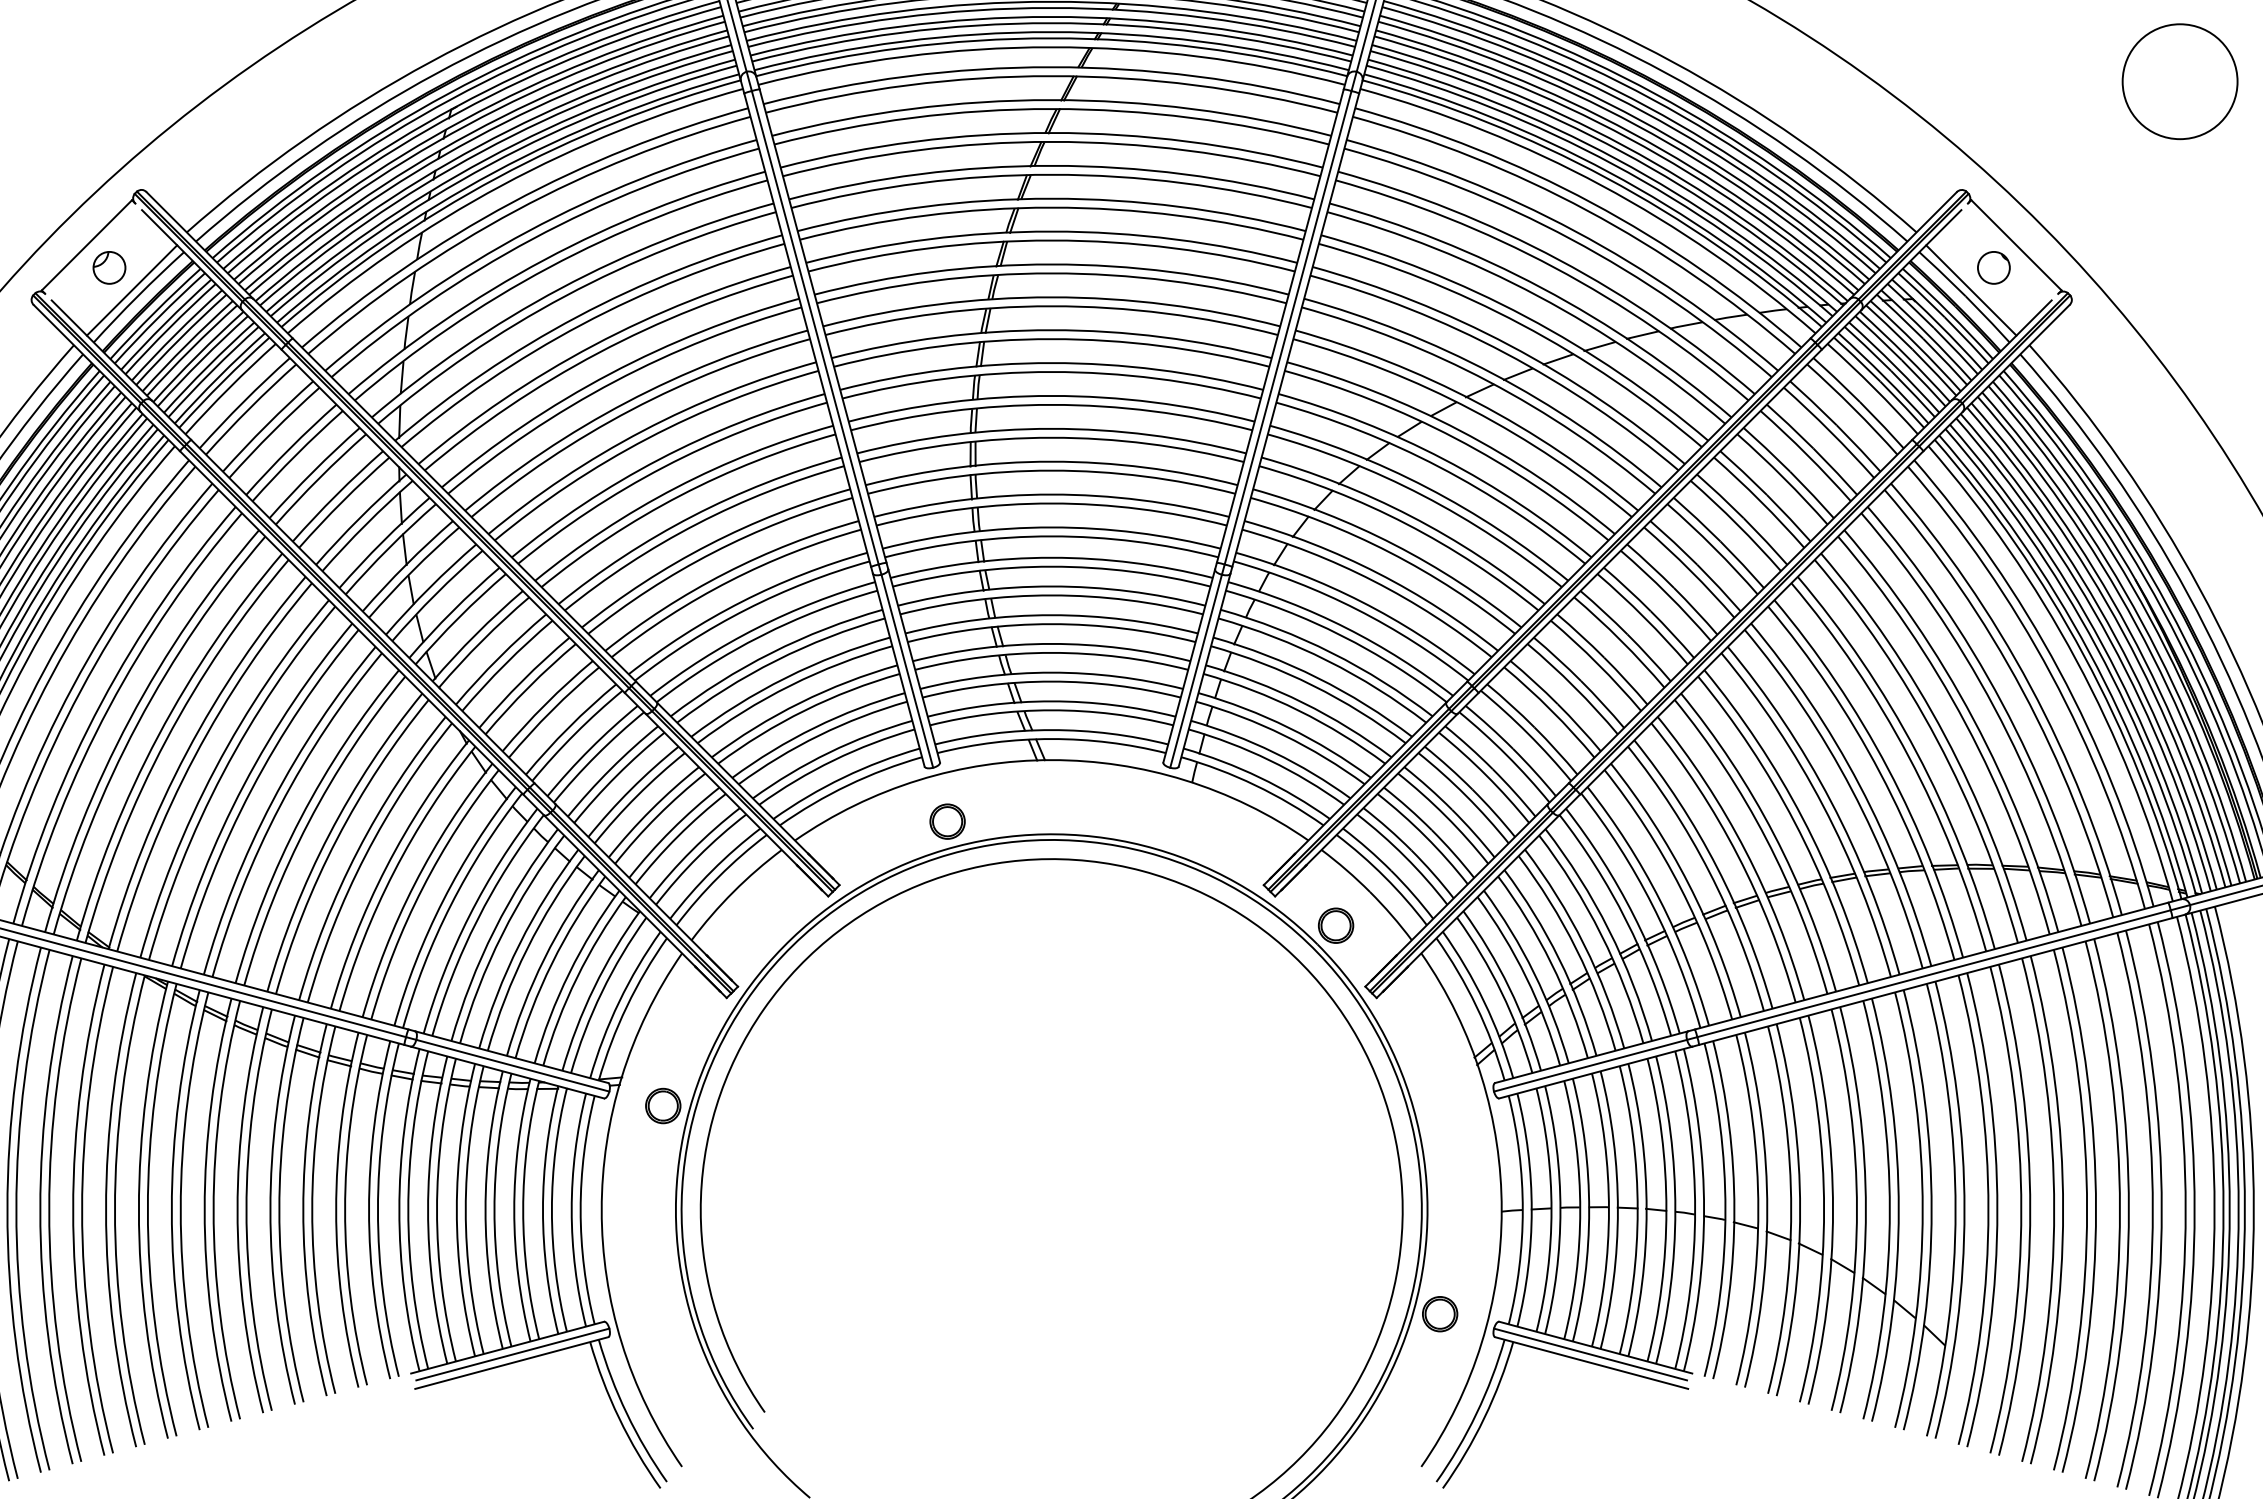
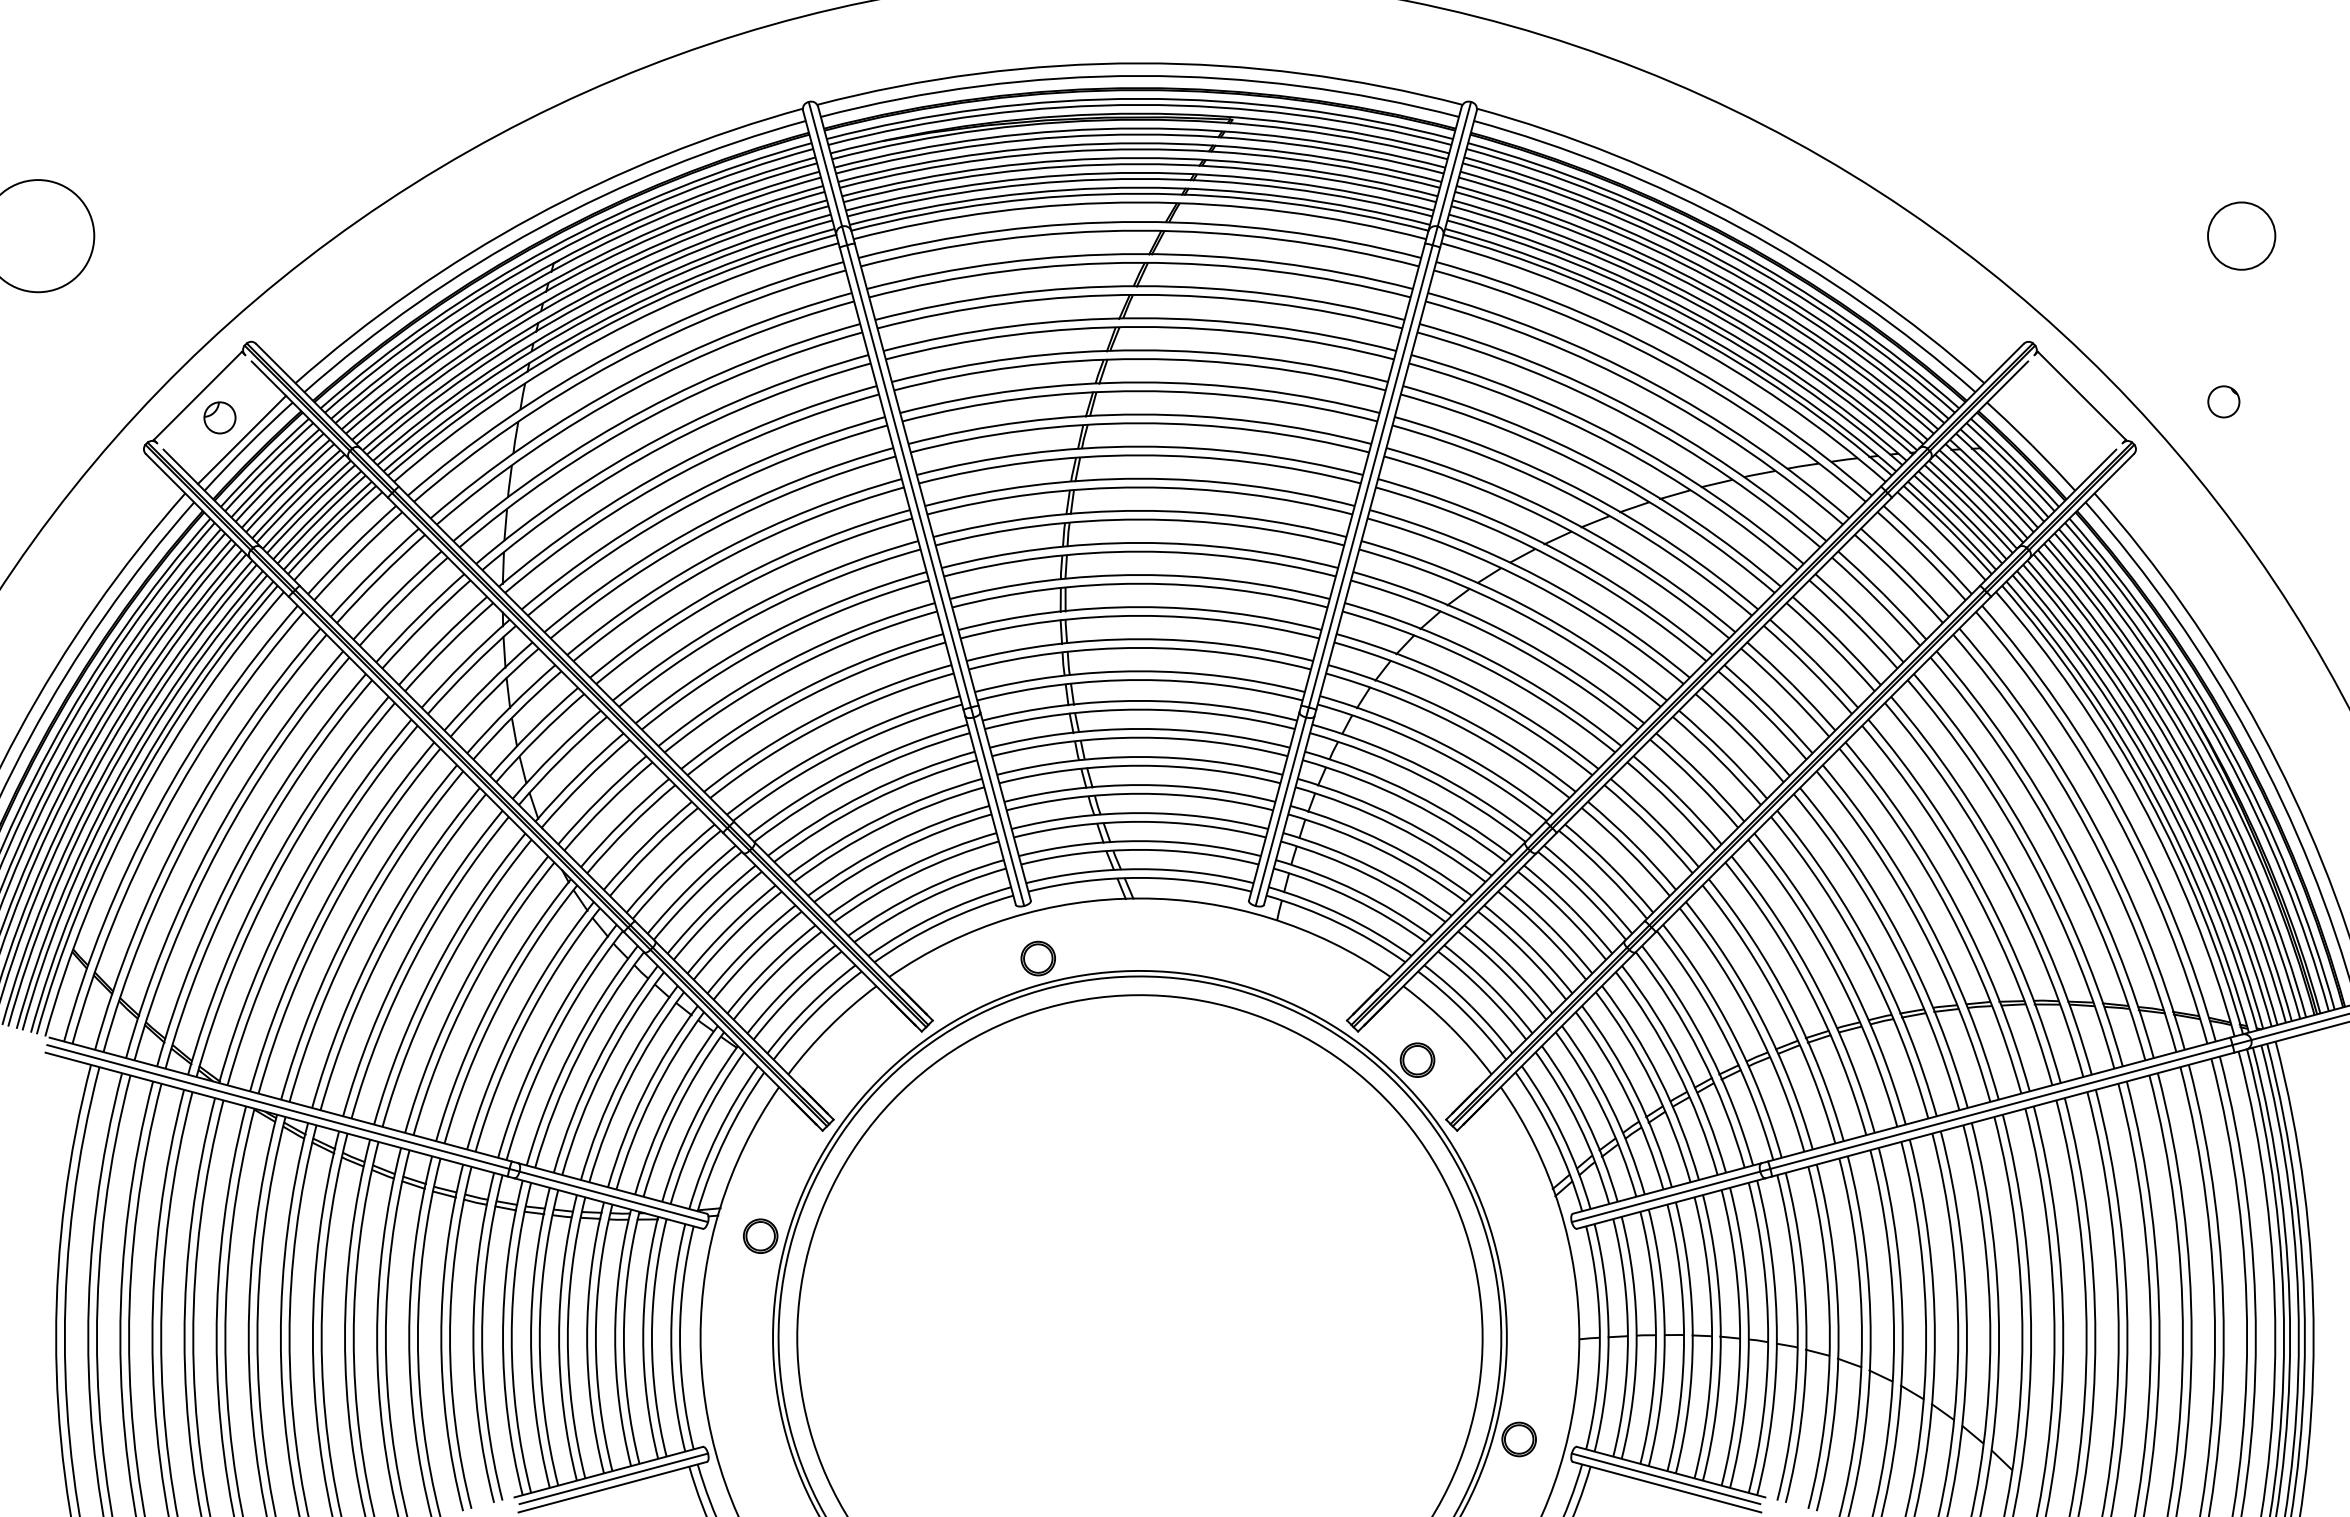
circle: (2179, 82) -> (2241, 236), size x0.6
circle: (1993, 267) -> (2223, 401), moved
line: (1970, 290) -> (2037, 439), removed

